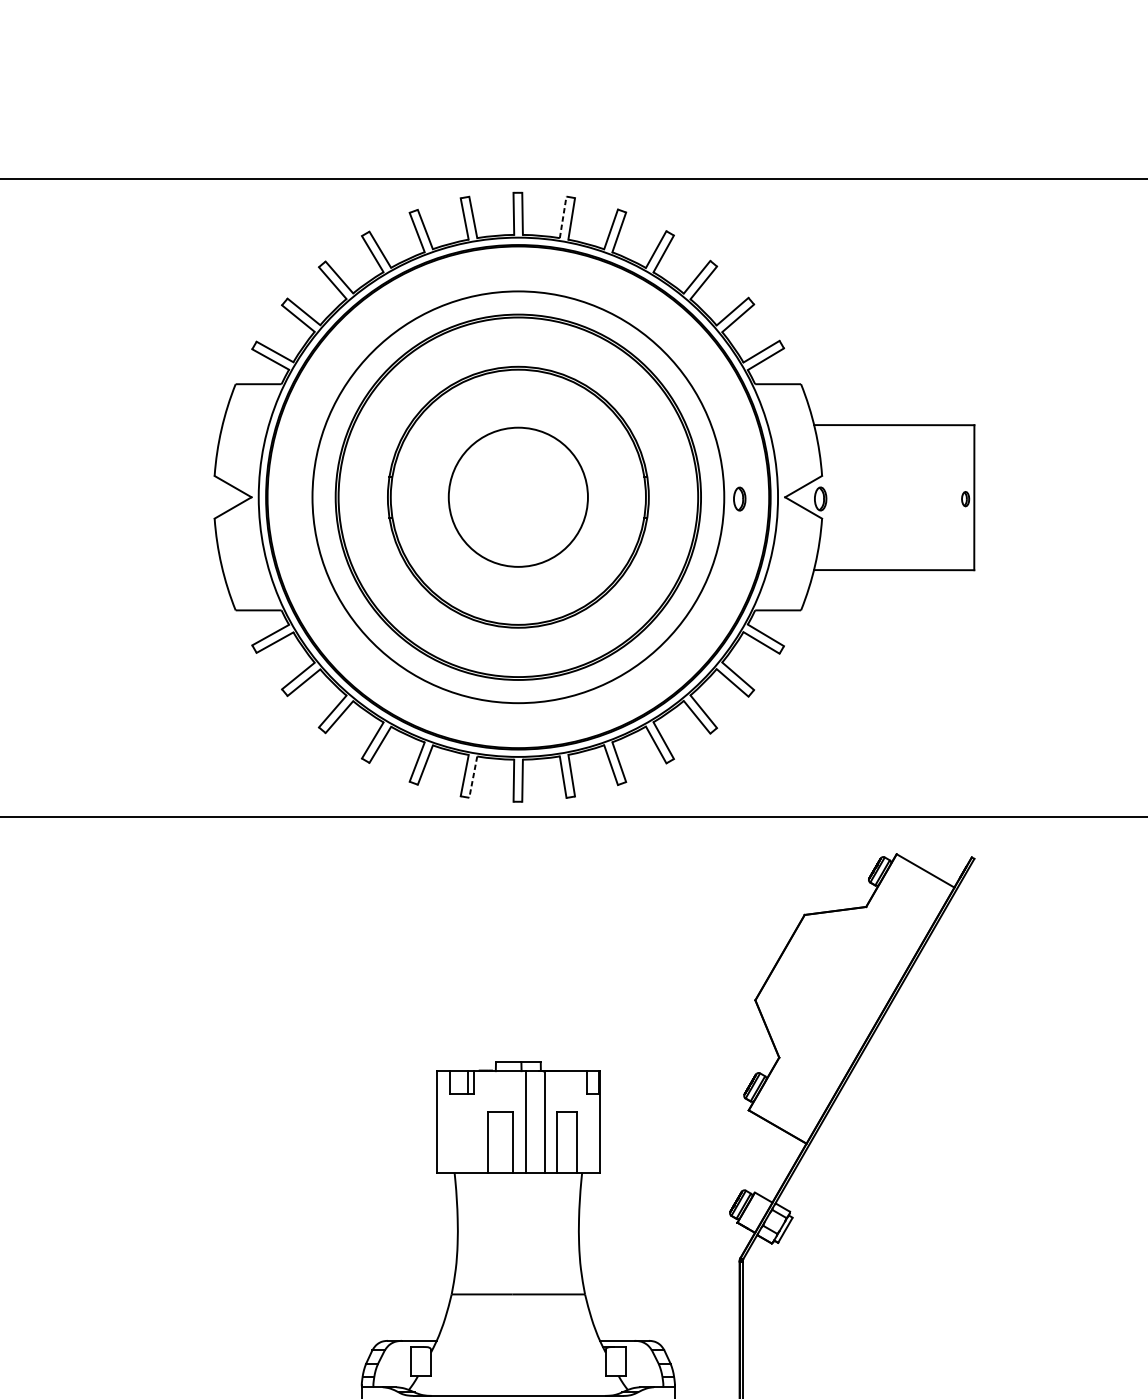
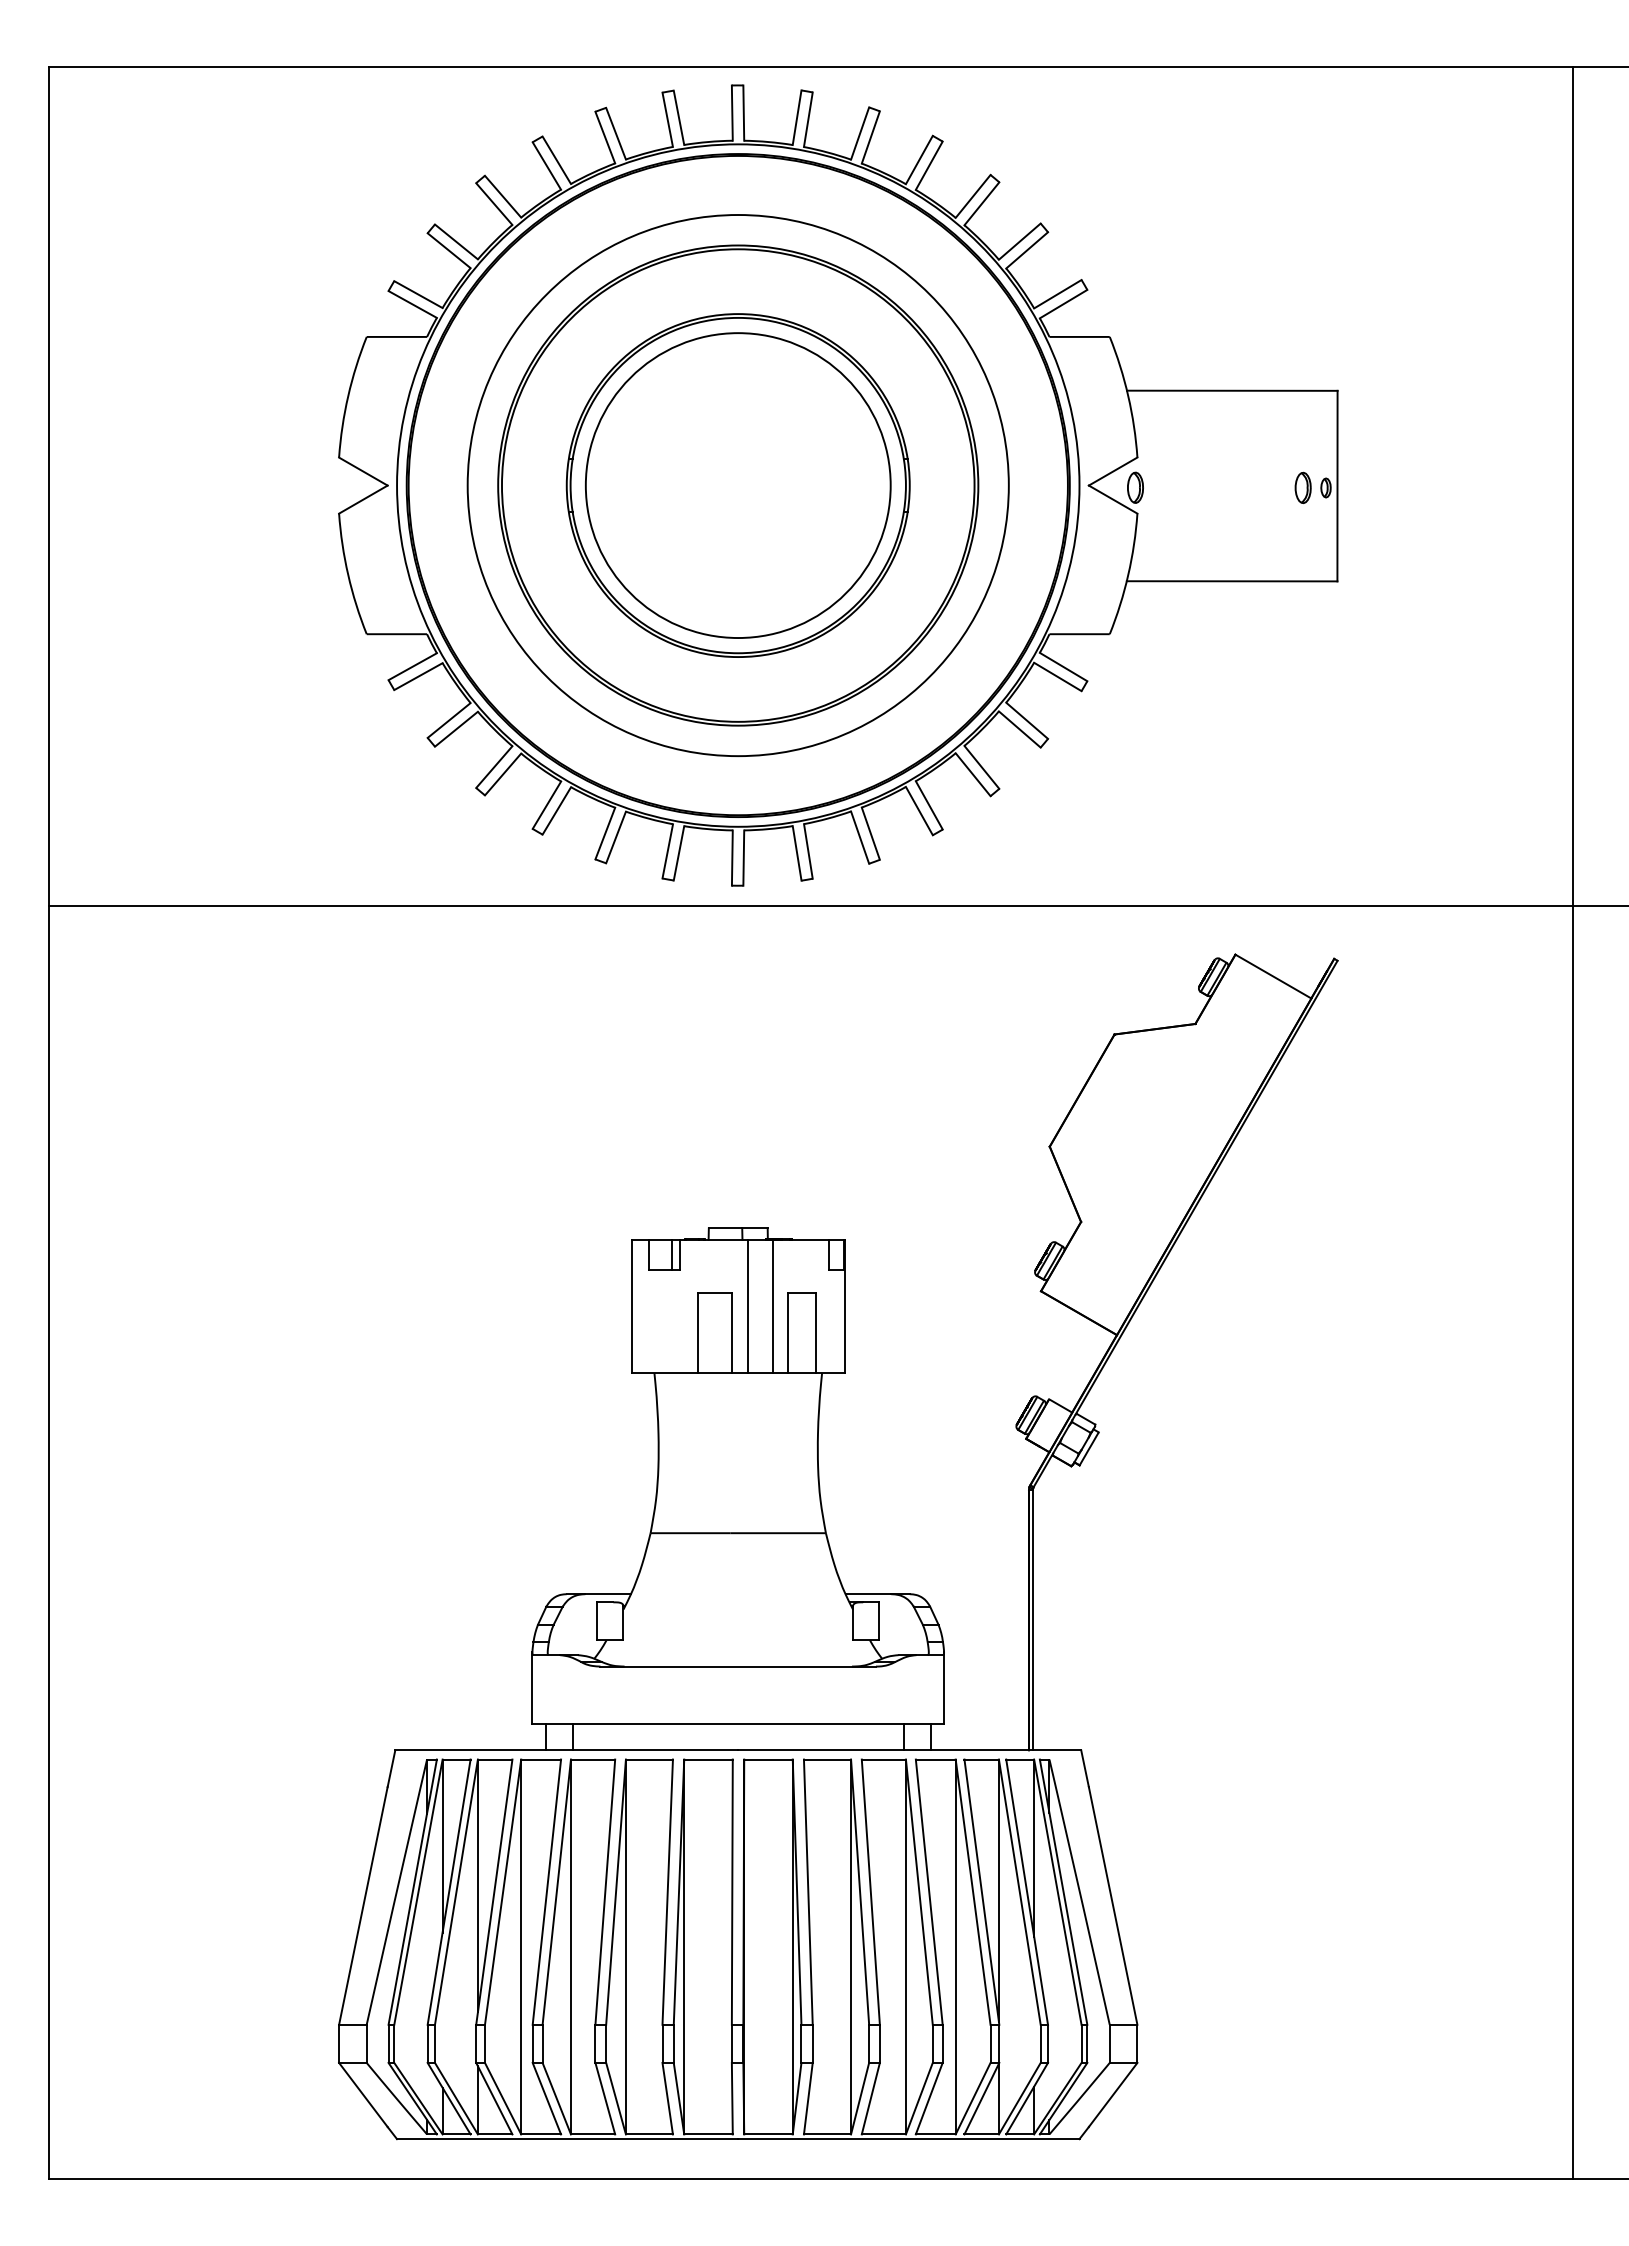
line: (563, 217) -> (797, 117), dashed -> solid
circle: (517, 497) -> (737, 485), size x1.67
part: (739, 498) -> (1302, 487), moved
line: (473, 777) -> (679, 853), dashed -> solid

